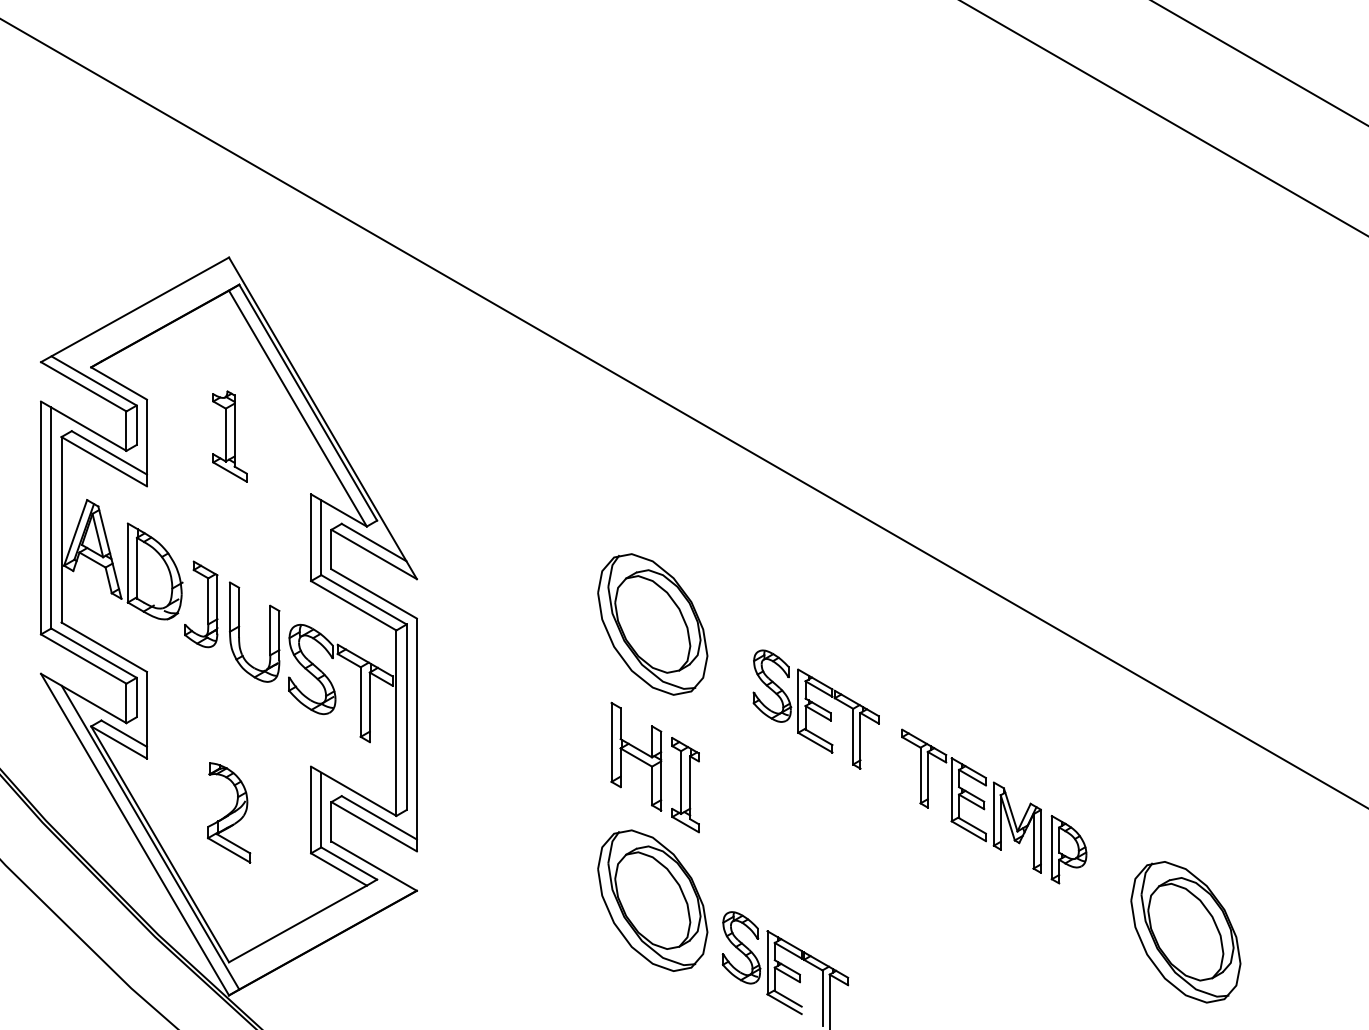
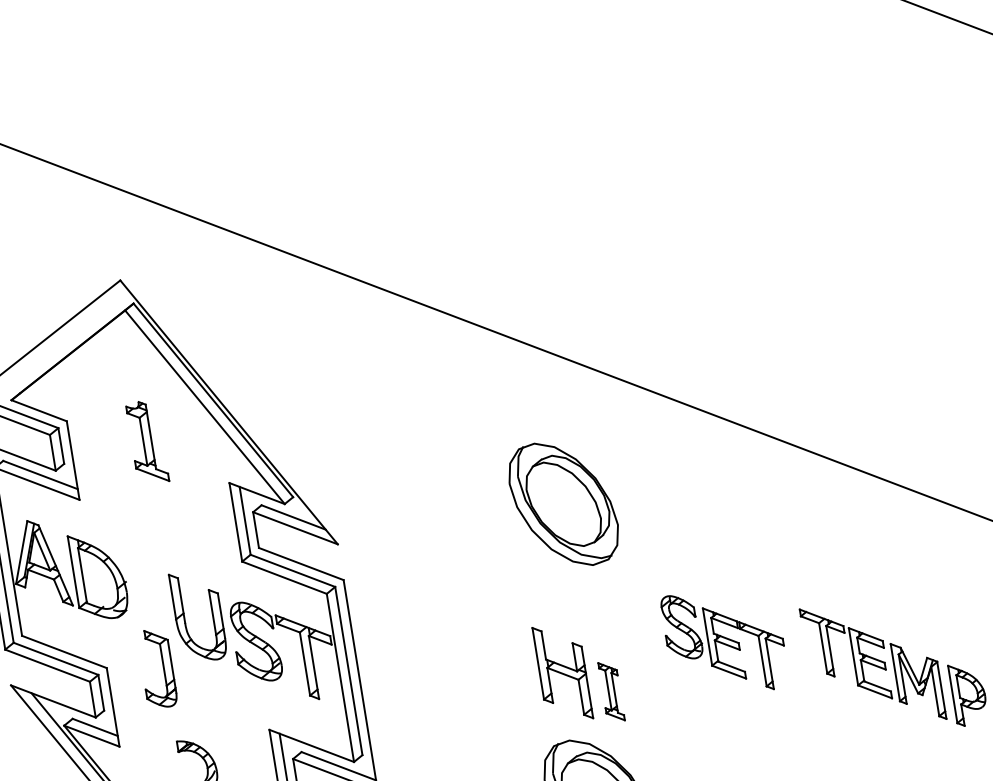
part: (201, 604) -> (157, 668), moved
part: (652, 624) -> (563, 504), moved
part: (815, 709) -> (724, 642), moved
part: (685, 785) -> (611, 691), size x0.7

